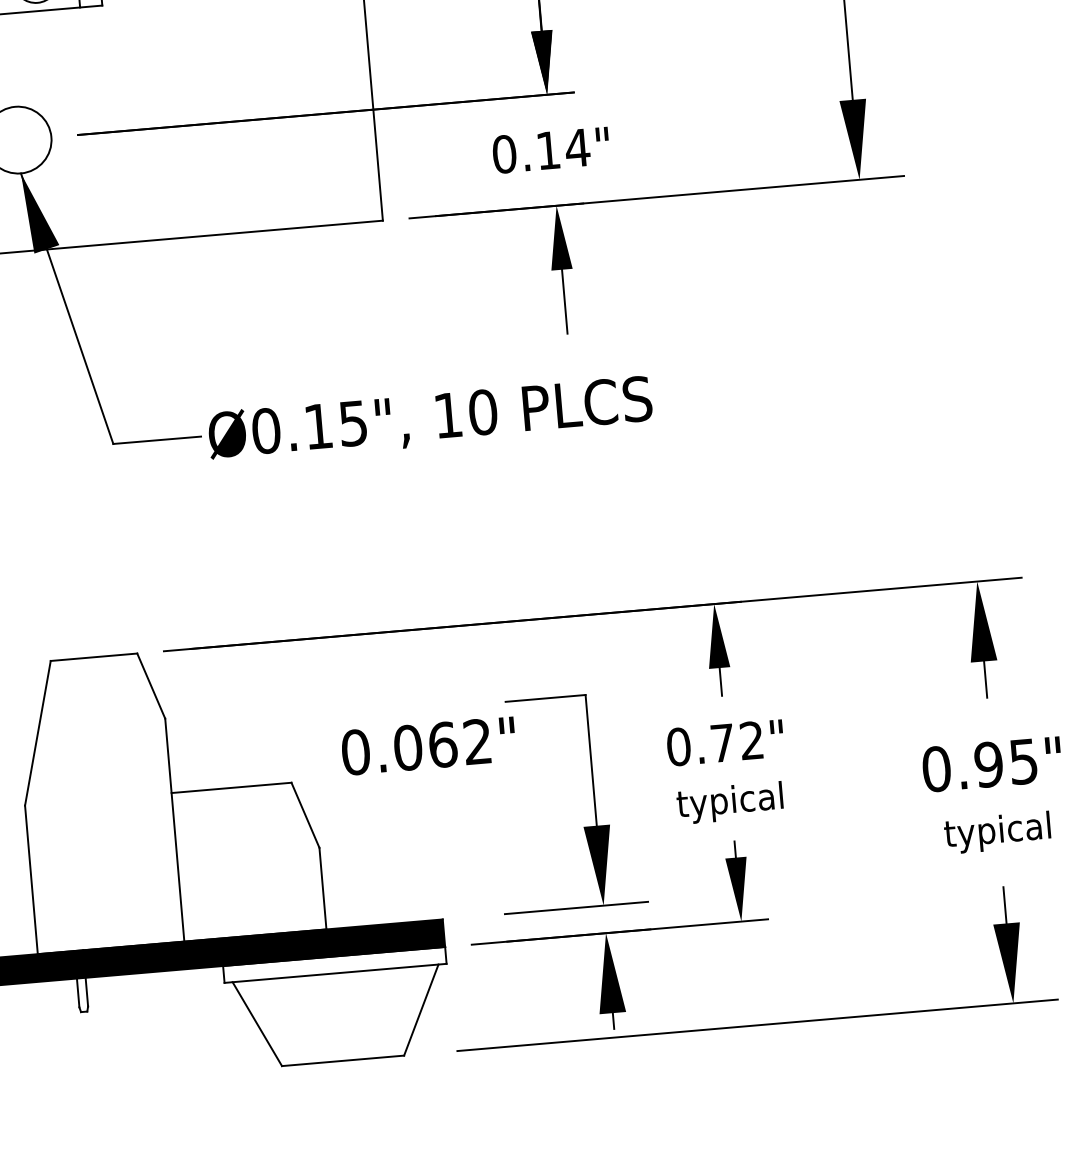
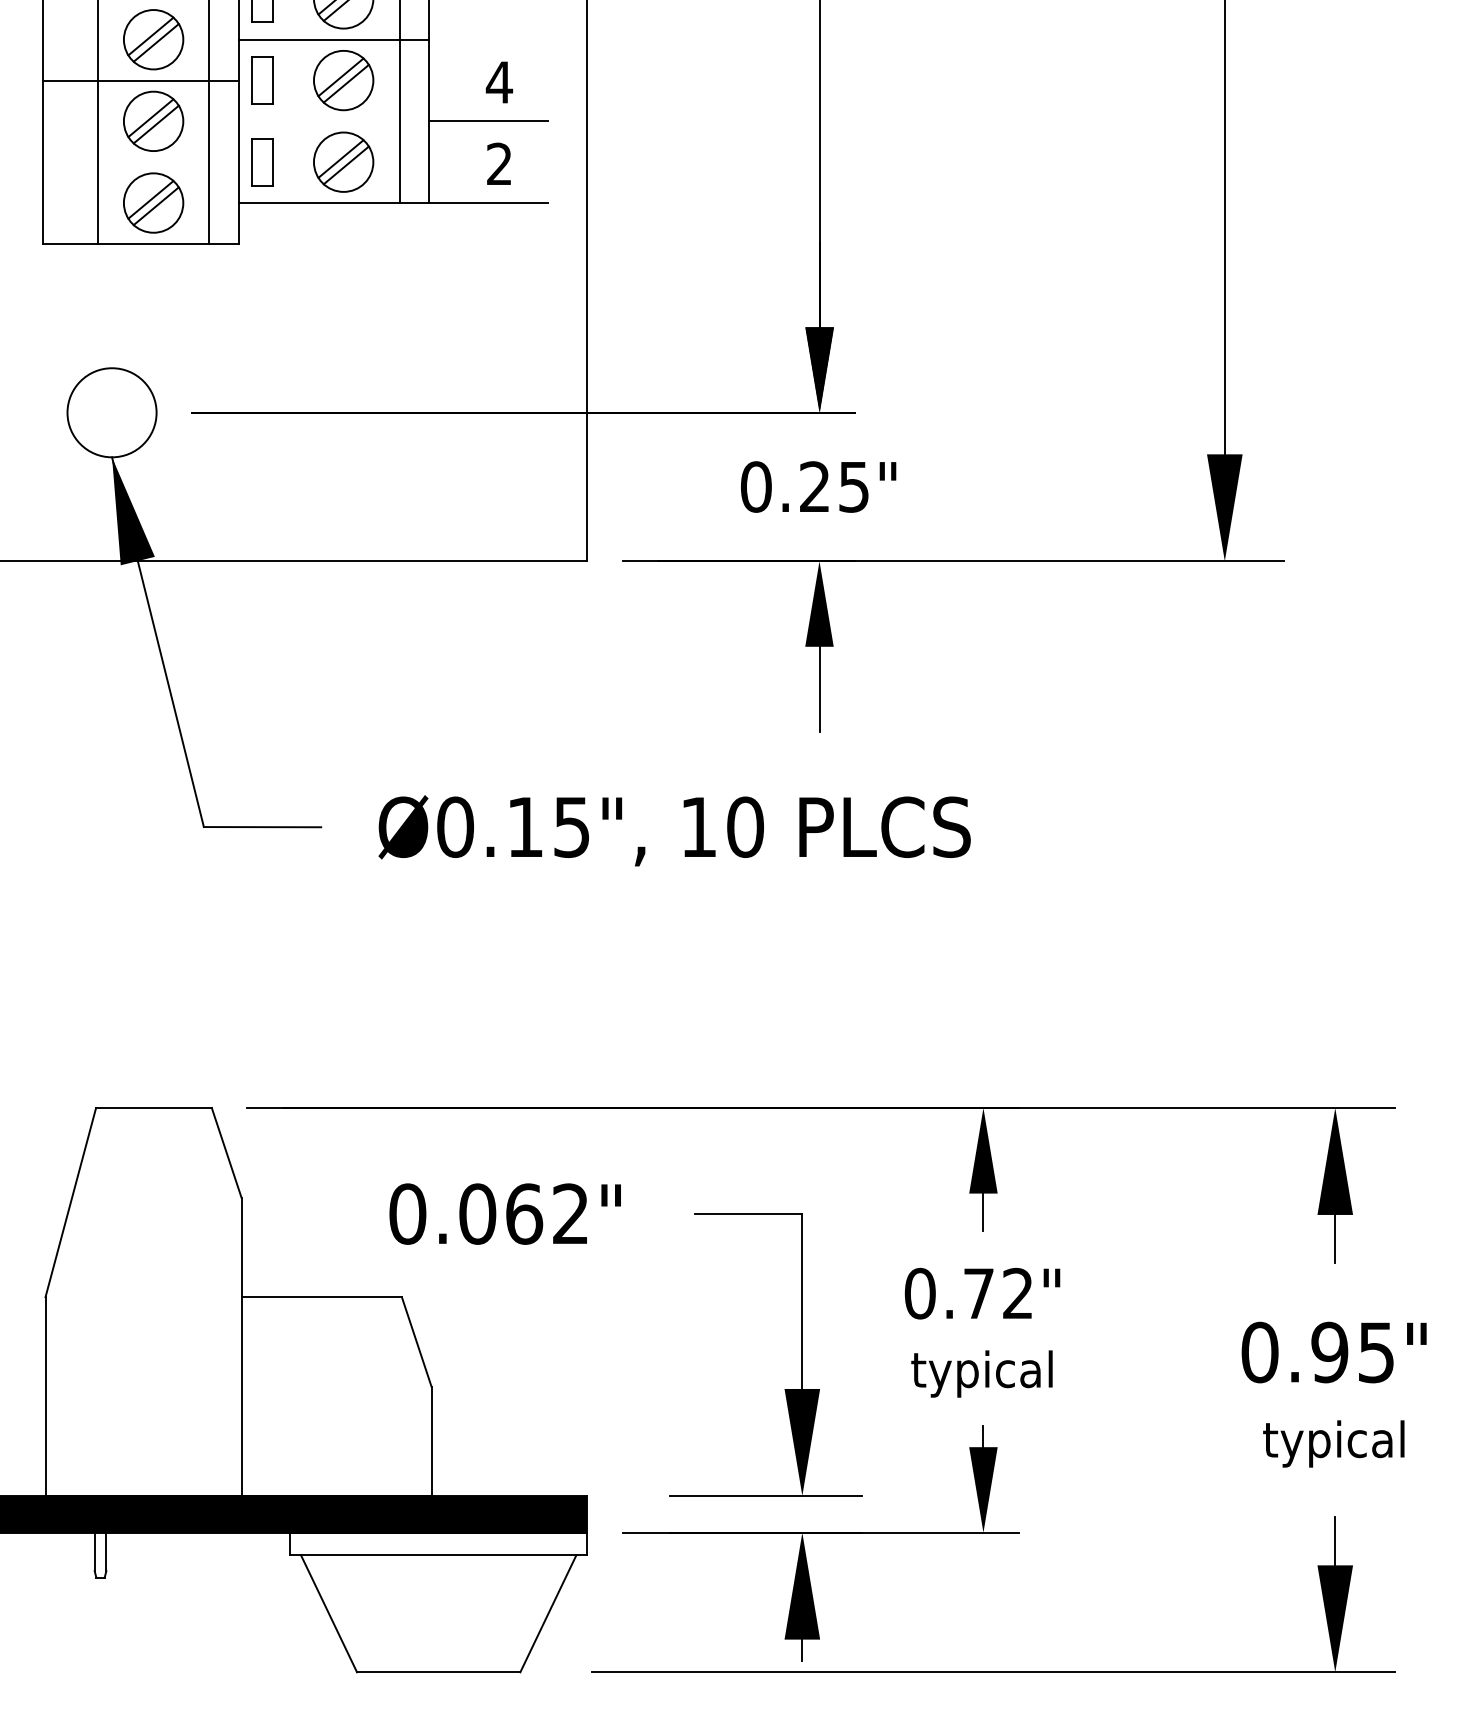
text: (563, 148) -> (835, 486), 0.14" -> 0.25"
text: (430, 419) -> (674, 830), moved
text: (428, 745) -> (504, 1213), moved

